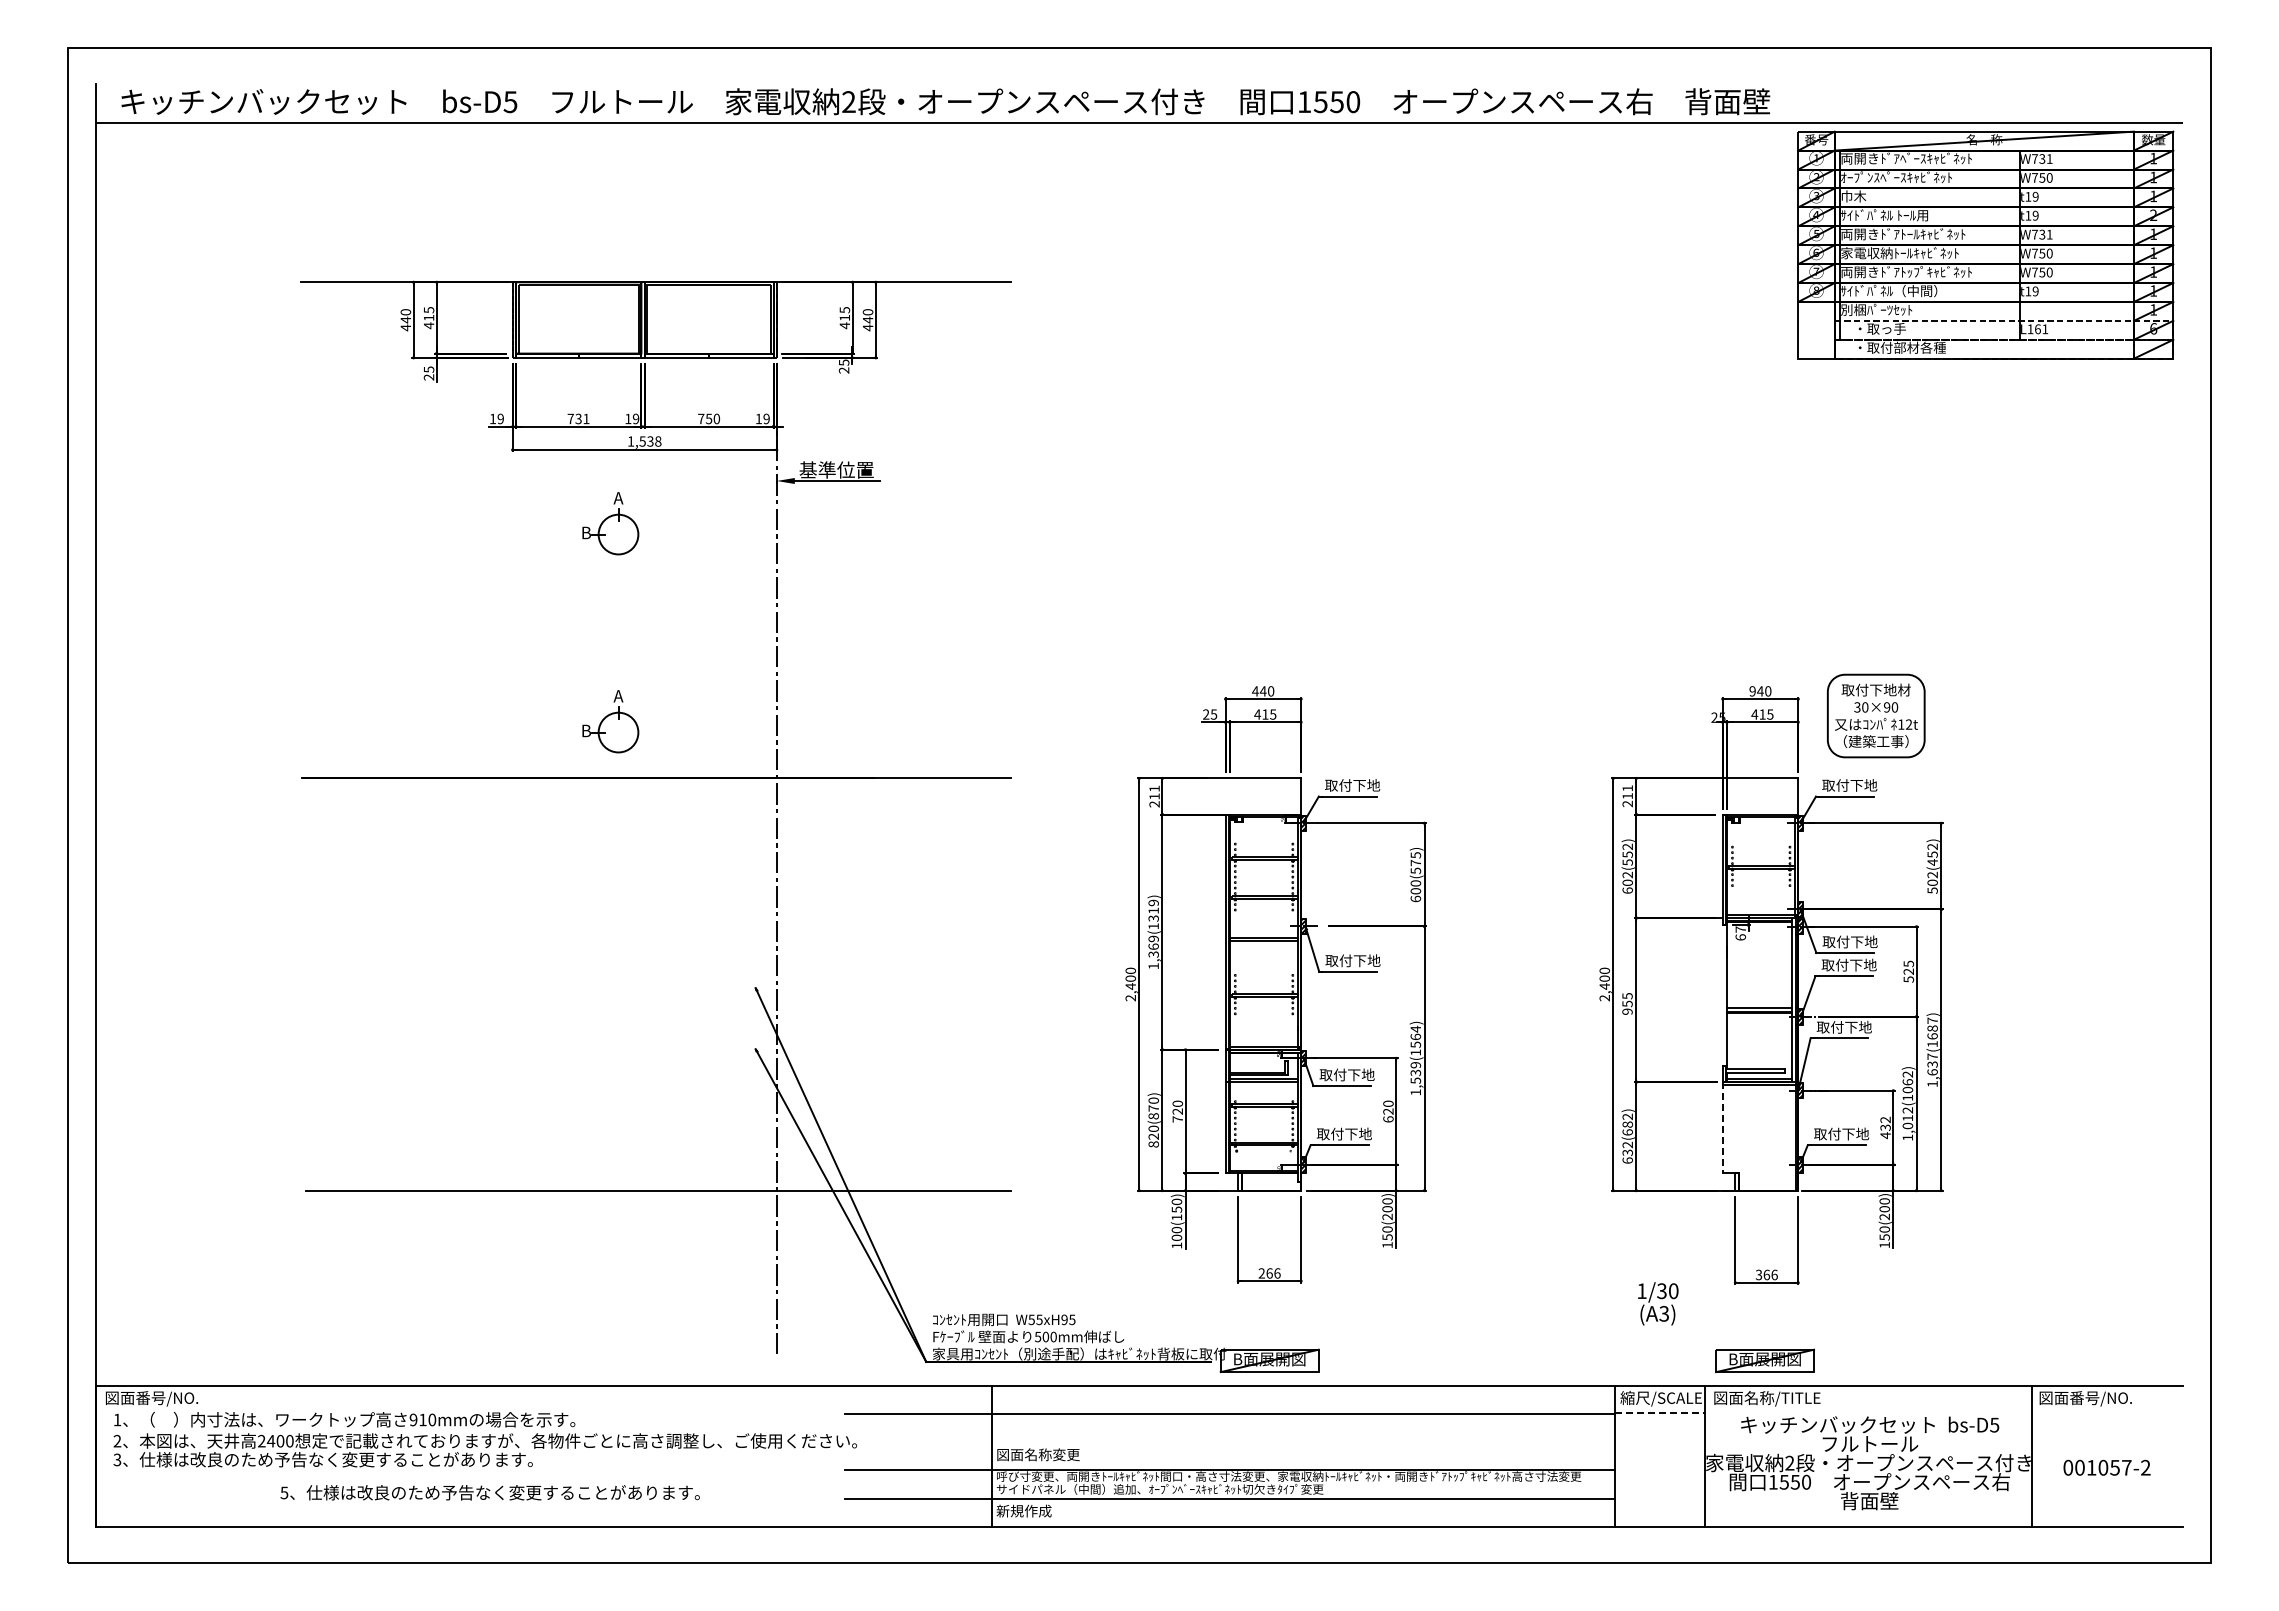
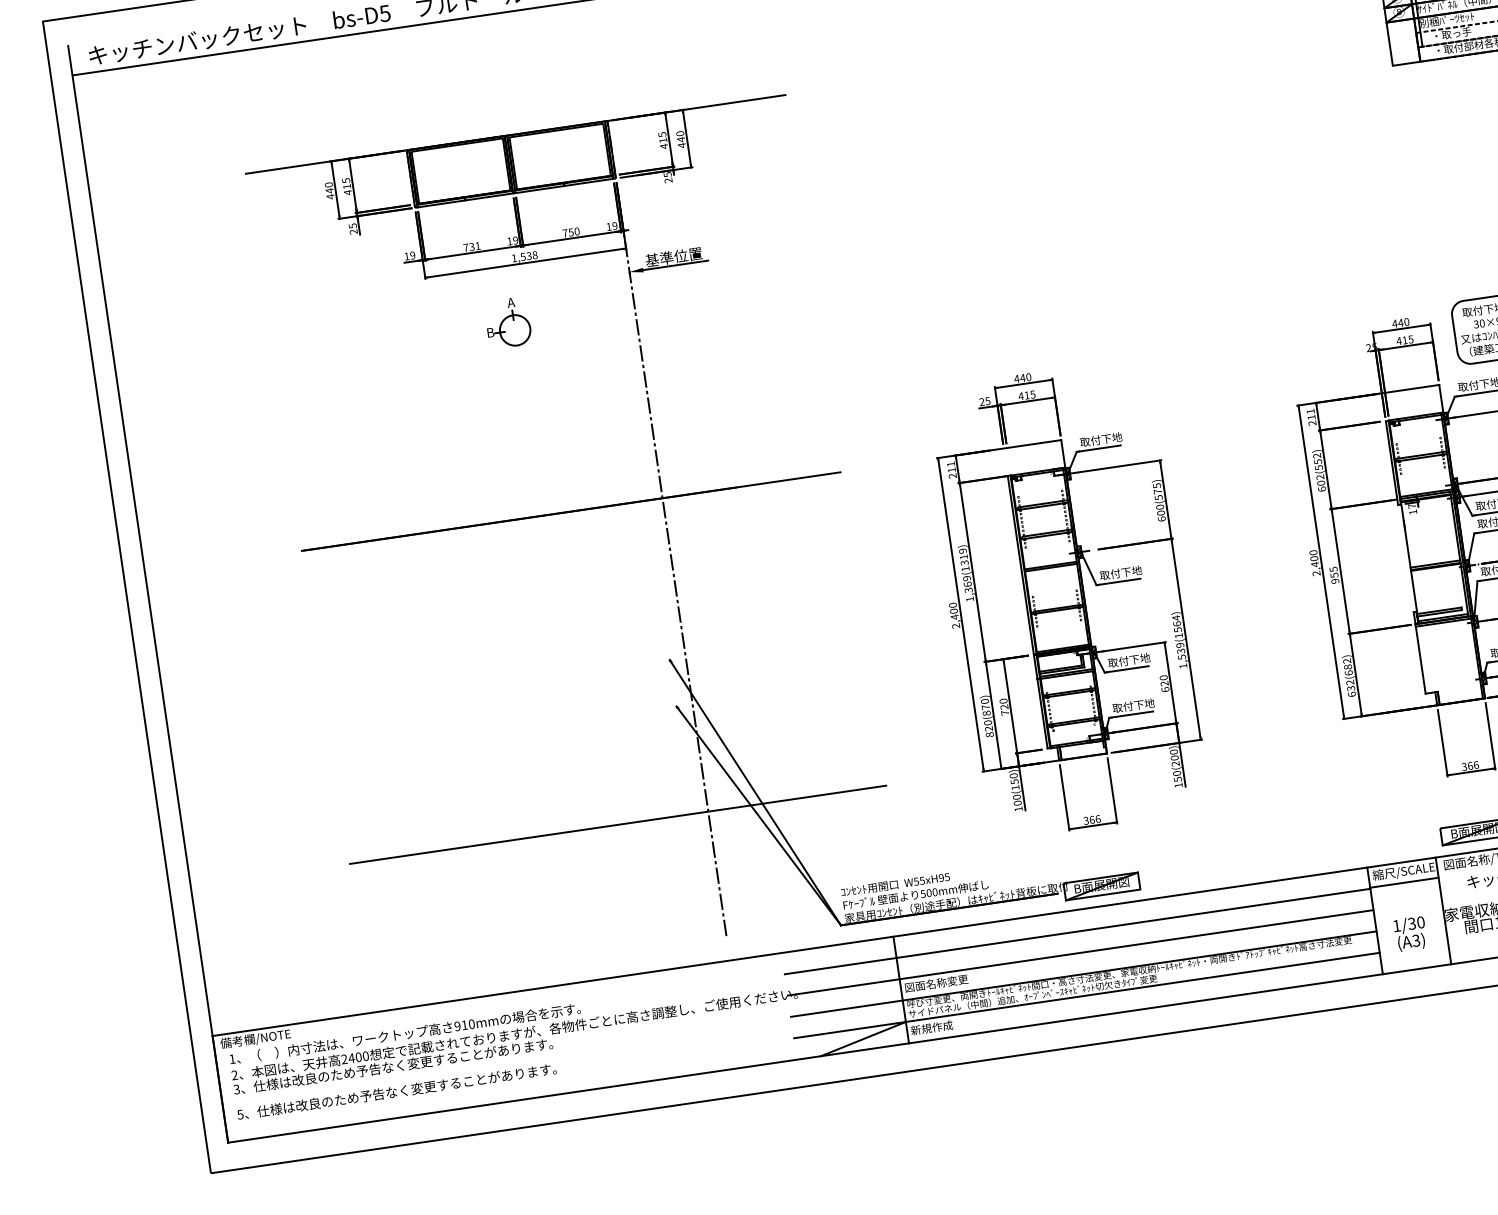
text: (1752, 691) -> (1394, 323), 940 -> 440
part: (610, 721) -> (529, 473), removed
text: (1740, 937) -> (1412, 512), 67 -> 17
line: (1722, 1127) -> (1420, 658), dashed -> solid
text: (1261, 1273) -> (1086, 820), 266 -> 366
text: (1658, 1303) -> (1410, 933), moved
text: (151, 1398) -> (255, 1039), 図面番号/NO. -> 備考欄/NOTE
line: (1659, 1412) -> (1404, 882), dashed -> solid
line: (1229, 1442) -> (1080, 952), added
text: (489, 1492) -> (396, 1091), moved
line: (933, 1512) -> (863, 1039), added

